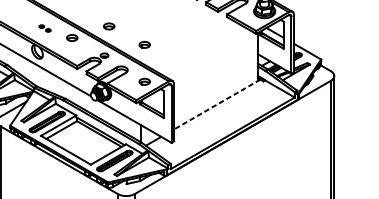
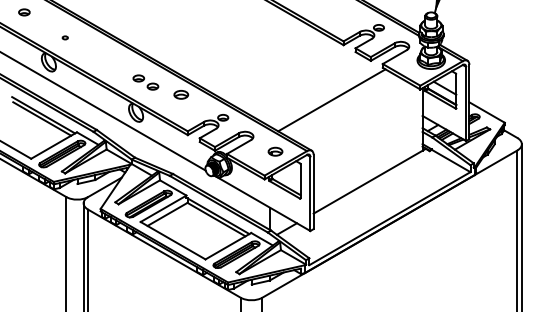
part: (109, 26) -> (229, 79), removed
part: (44, 28) -> (145, 82), size x1.67
line: (187, 42) -> (331, 100), added
part: (144, 44) -> (275, 103), removed
line: (217, 104) -> (369, 181), dashed -> solid

